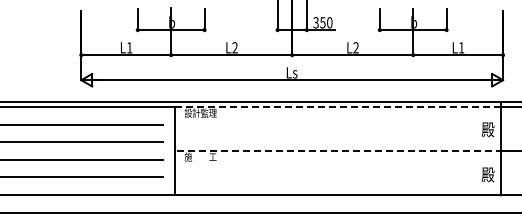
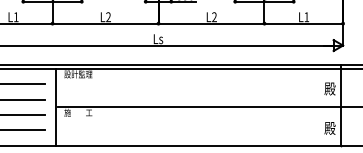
line: (337, 107) -> (198, 69), dashed -> solid
line: (338, 150) -> (199, 107), dashed -> solid

